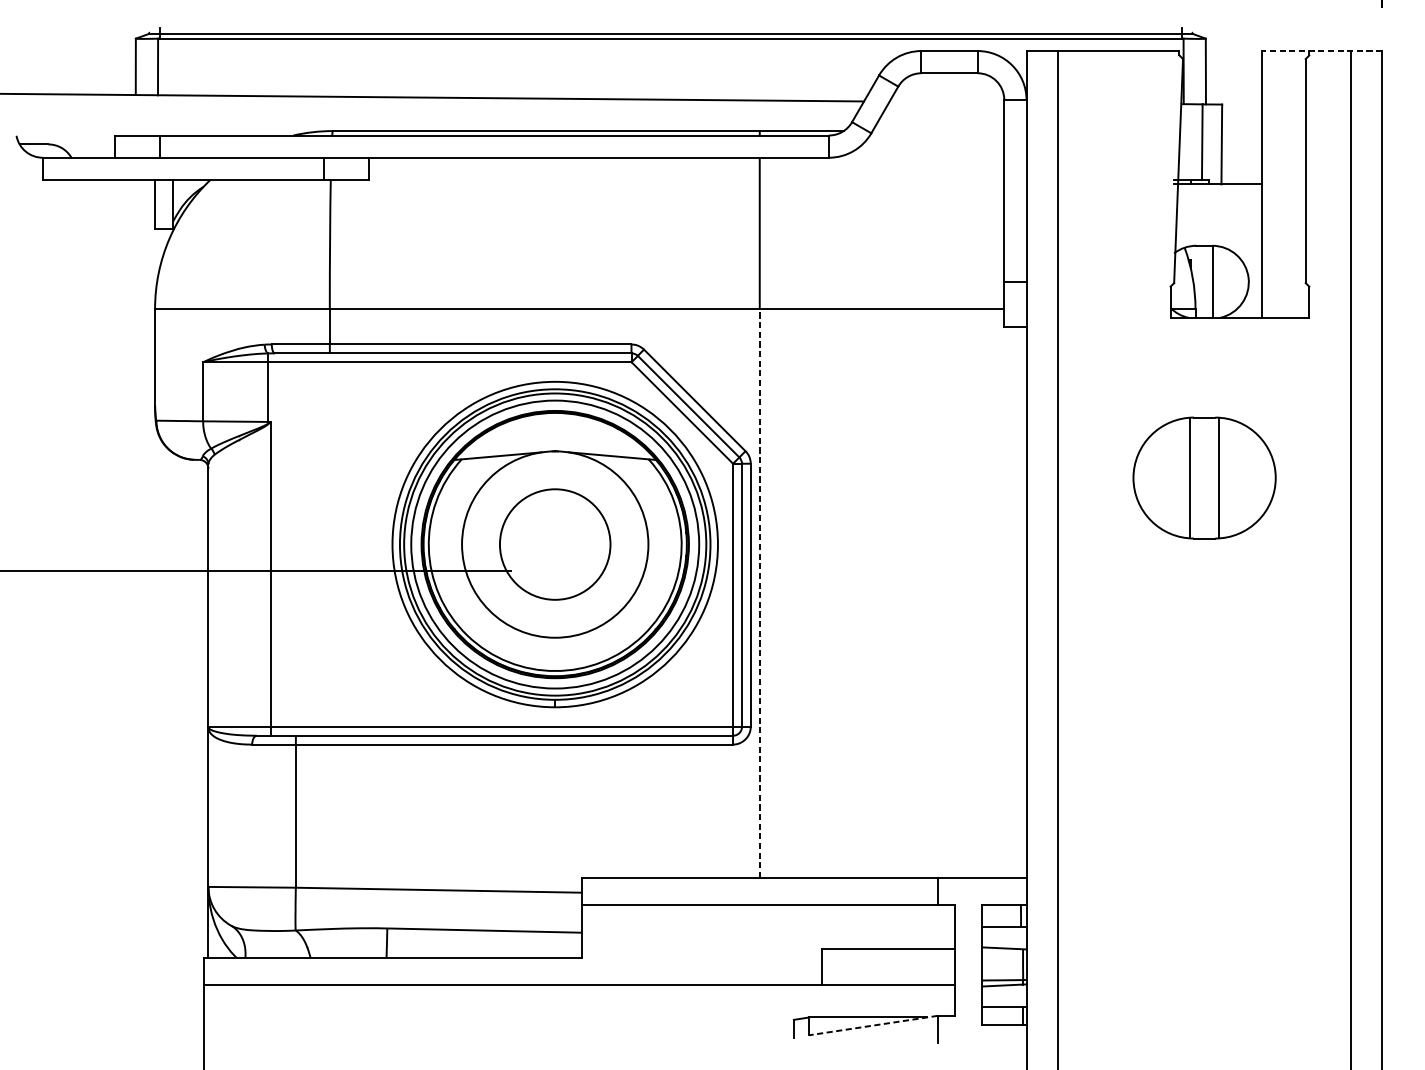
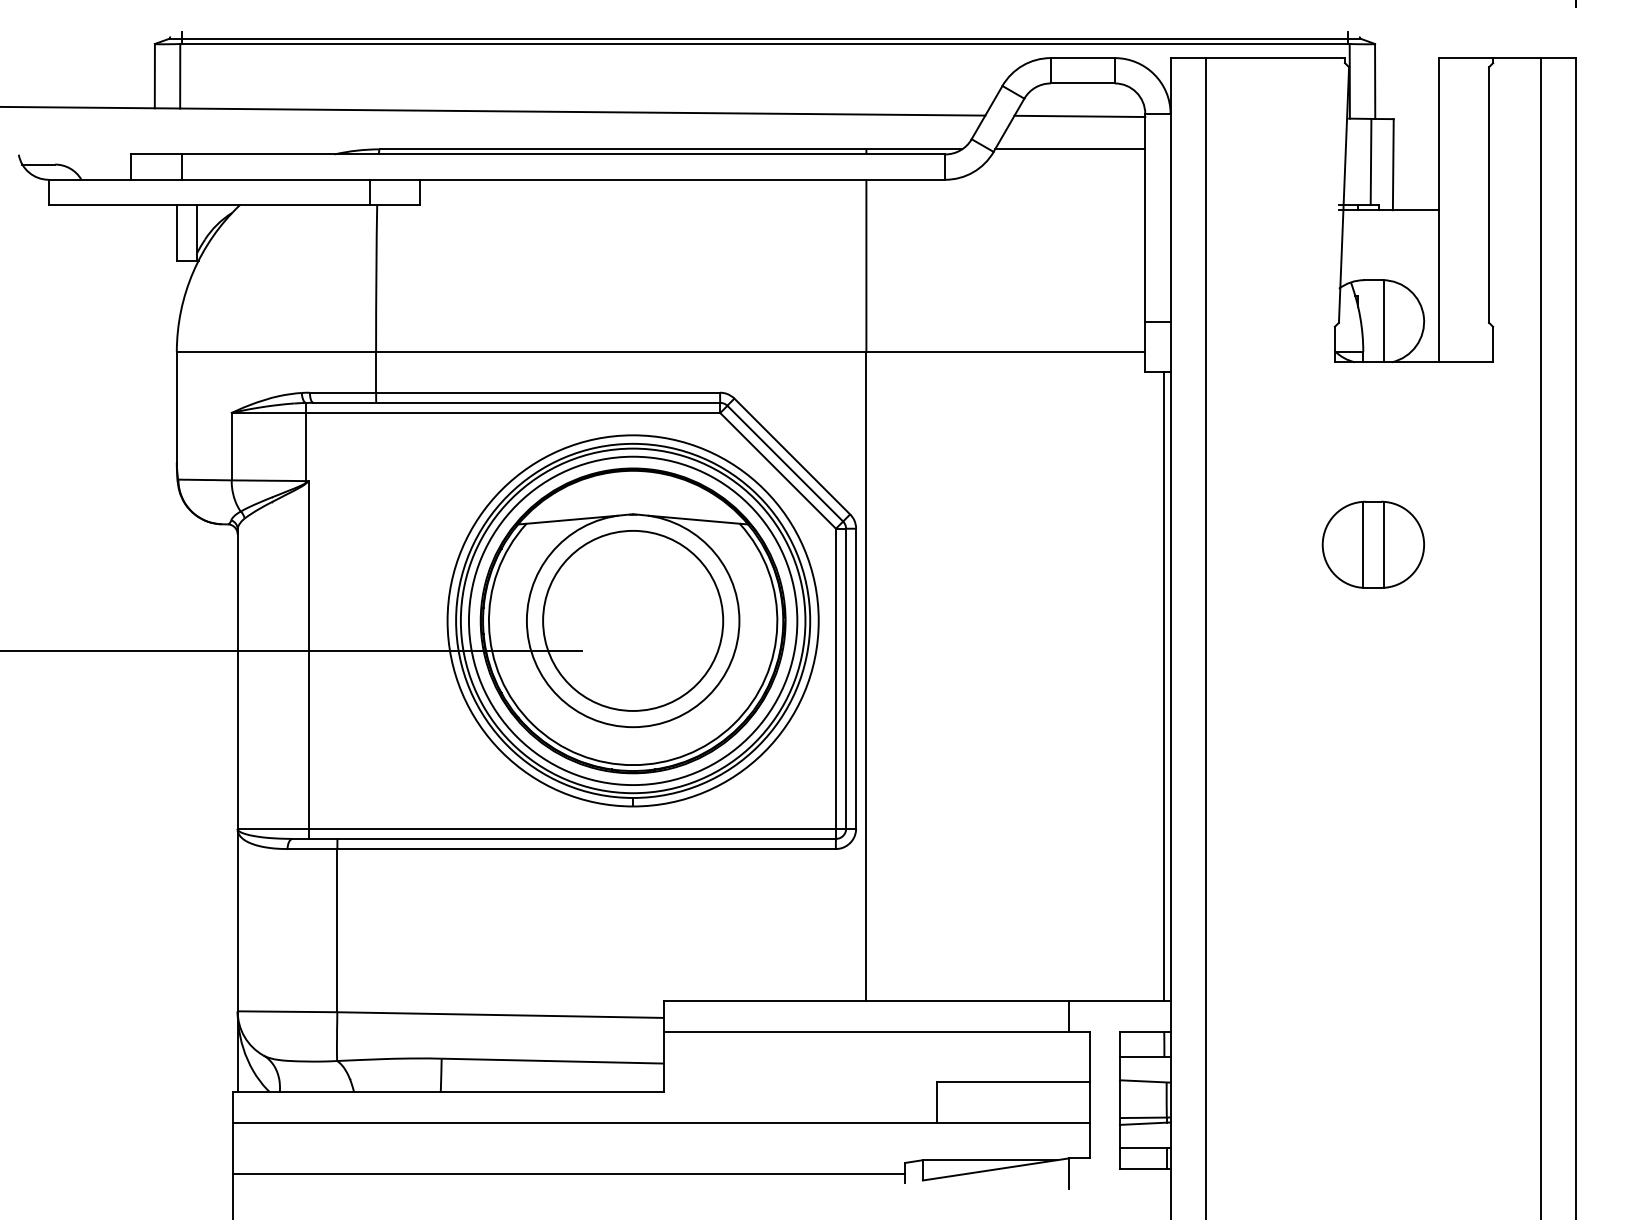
line: (1321, 51) -> (1507, 58), dashed -> solid
line: (946, 102) -> (1079, 116), added
line: (938, 131) -> (1070, 149), added
part: (1203, 477) -> (1372, 544), size x0.62
circle: (555, 544) -> (633, 620), size x1.43
line: (759, 593) -> (866, 676), dashed -> solid
line: (1021, 602) -> (1164, 686), added
line: (873, 1025) -> (996, 1169), dashed -> solid
line: (498, 1029) -> (568, 1173), added

